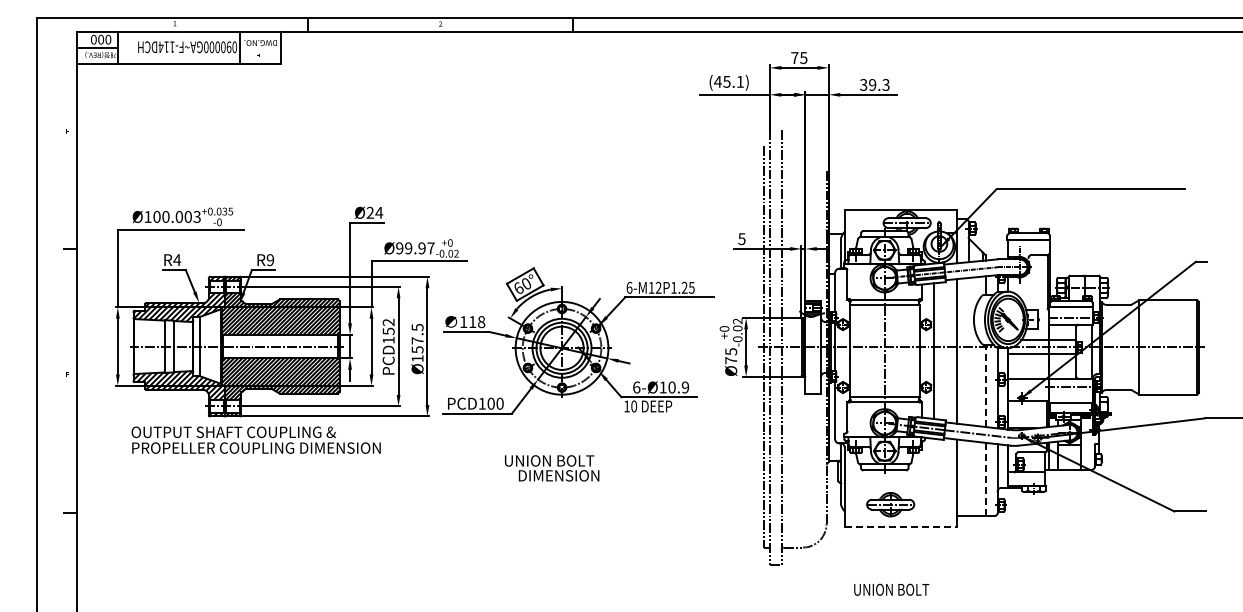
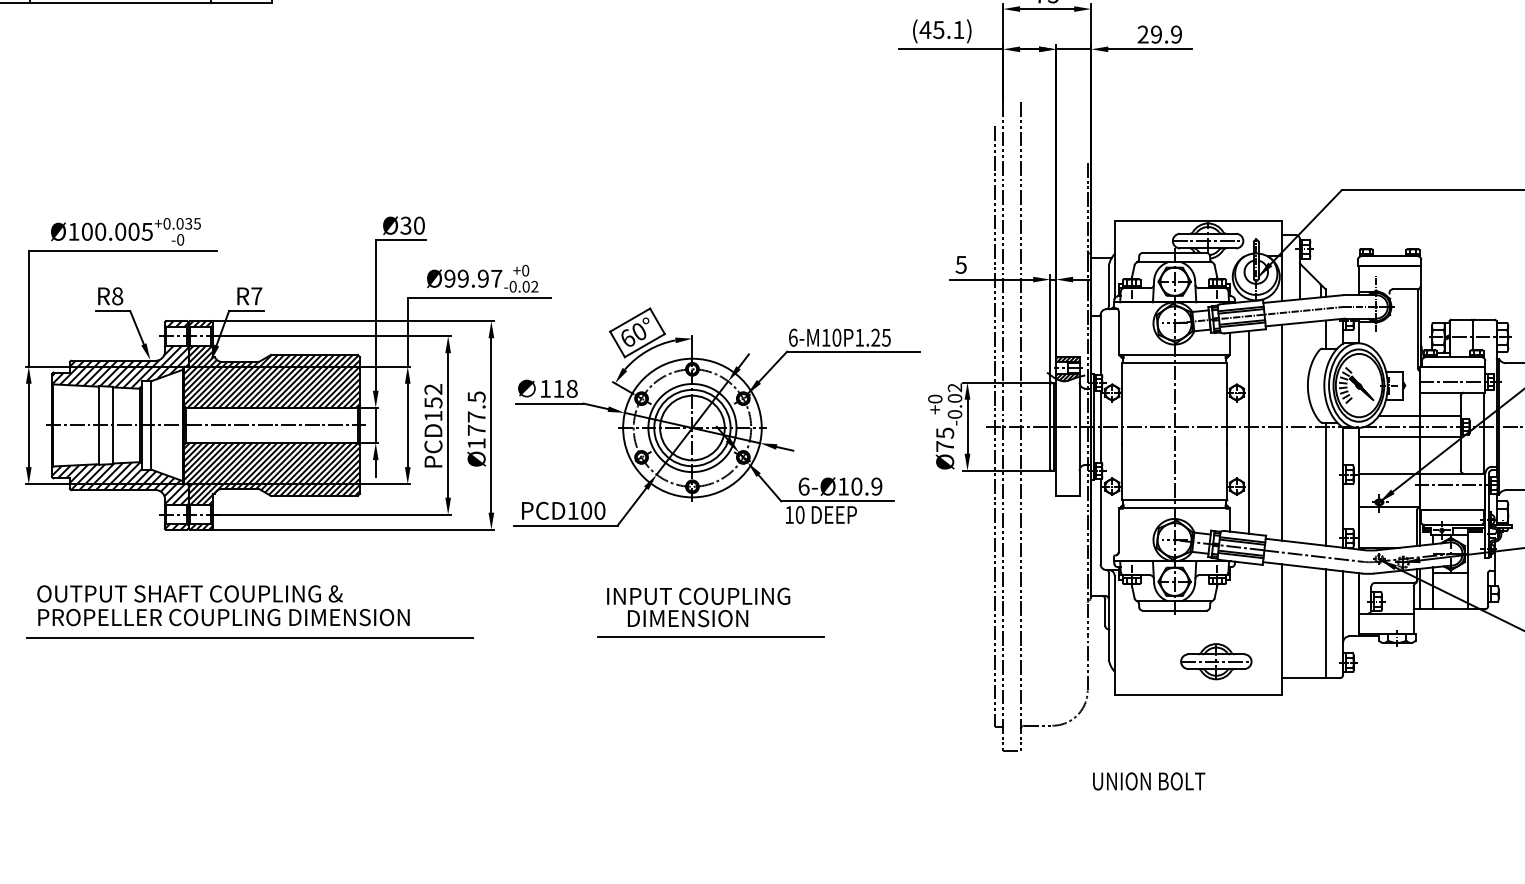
text: (874, 84) -> (1159, 33), 39.3 -> 29.9
text: (374, 212) -> (412, 225), Ø24 -> Ø30
text: (197, 216) -> (147, 231), Ø100.003 -> Ø100.005
text: (177, 260) -> (117, 296), R4 -> R8
text: (270, 260) -> (256, 296), R9 -> R7
text: (658, 287) -> (836, 337), 6-M12P1.25 -> 6-M10P1.25
text: (417, 349) -> (476, 429), Ø157.5 -> Ø177.5
line: (985, 387) -> (1325, 486), dashed -> solid
text: (255, 439) -> (222, 604), moved
text: (566, 460) -> (699, 595), UNION BOLT -> INPUT COUPLING
line: (985, 478) -> (1325, 622), dashed -> solid
line: (265, 488) -> (249, 637), added
line: (574, 488) -> (711, 637), added
part: (890, 504) -> (1216, 661), moved
line: (901, 526) -> (1199, 694), dashed -> solid
text: (891, 589) -> (1148, 780), moved

